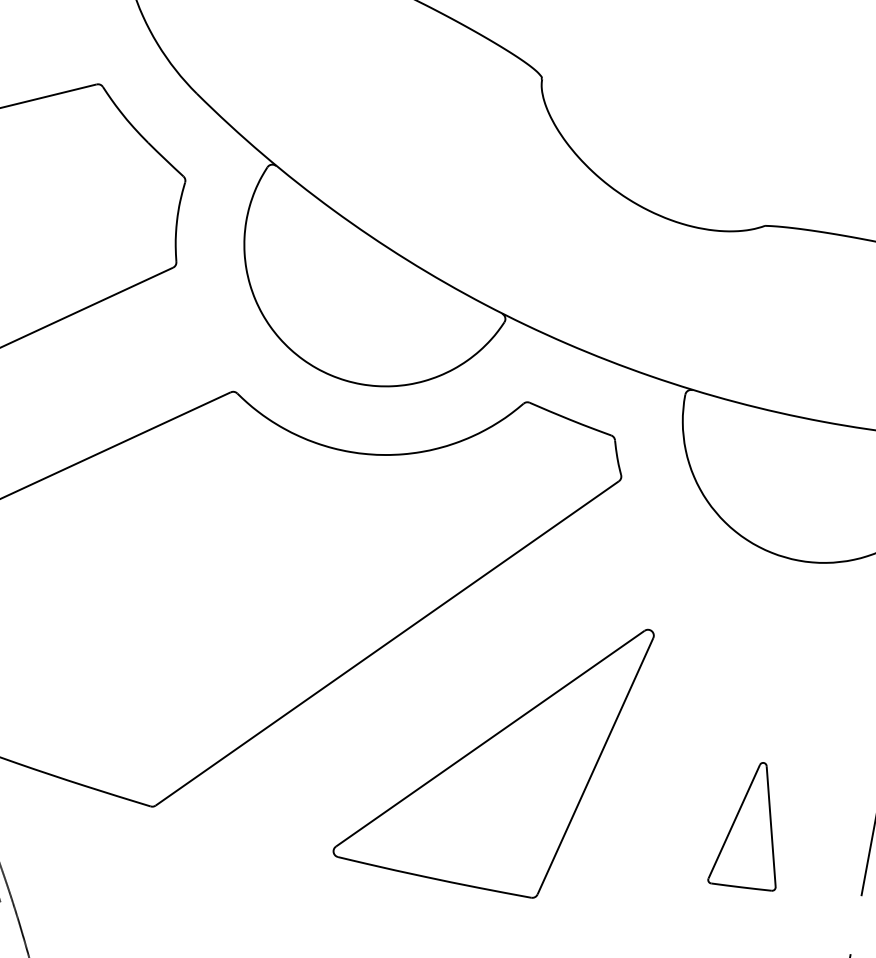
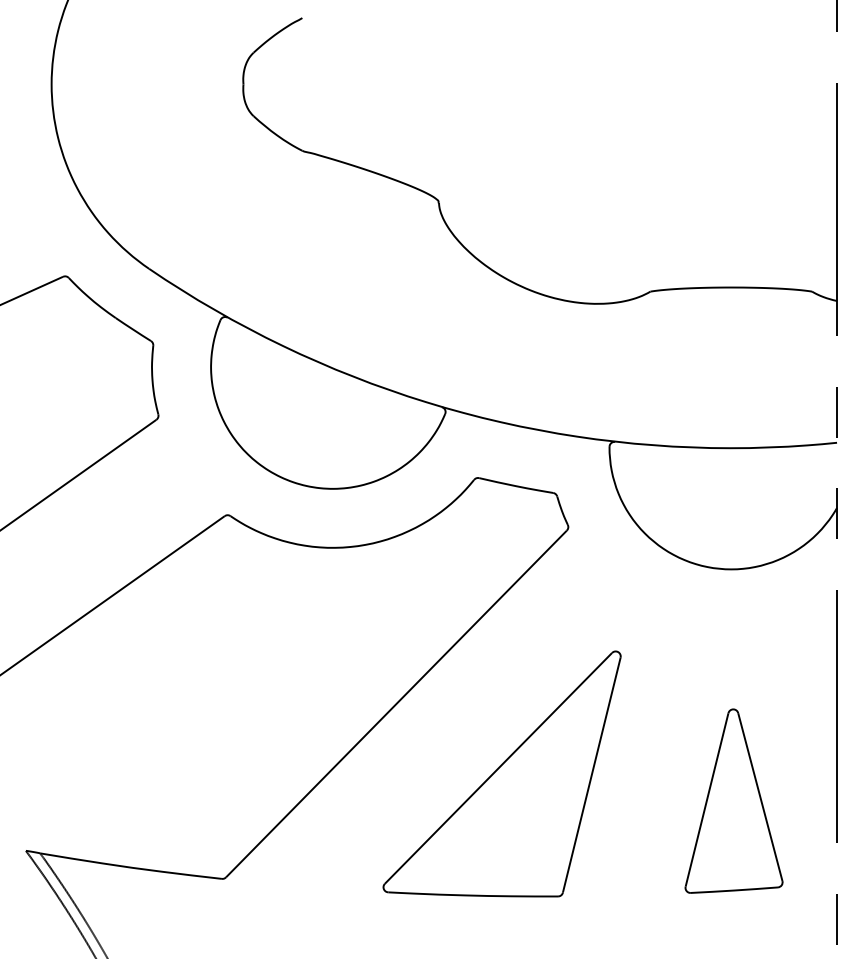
part: (752, 825) -> (733, 800), size x1.67

